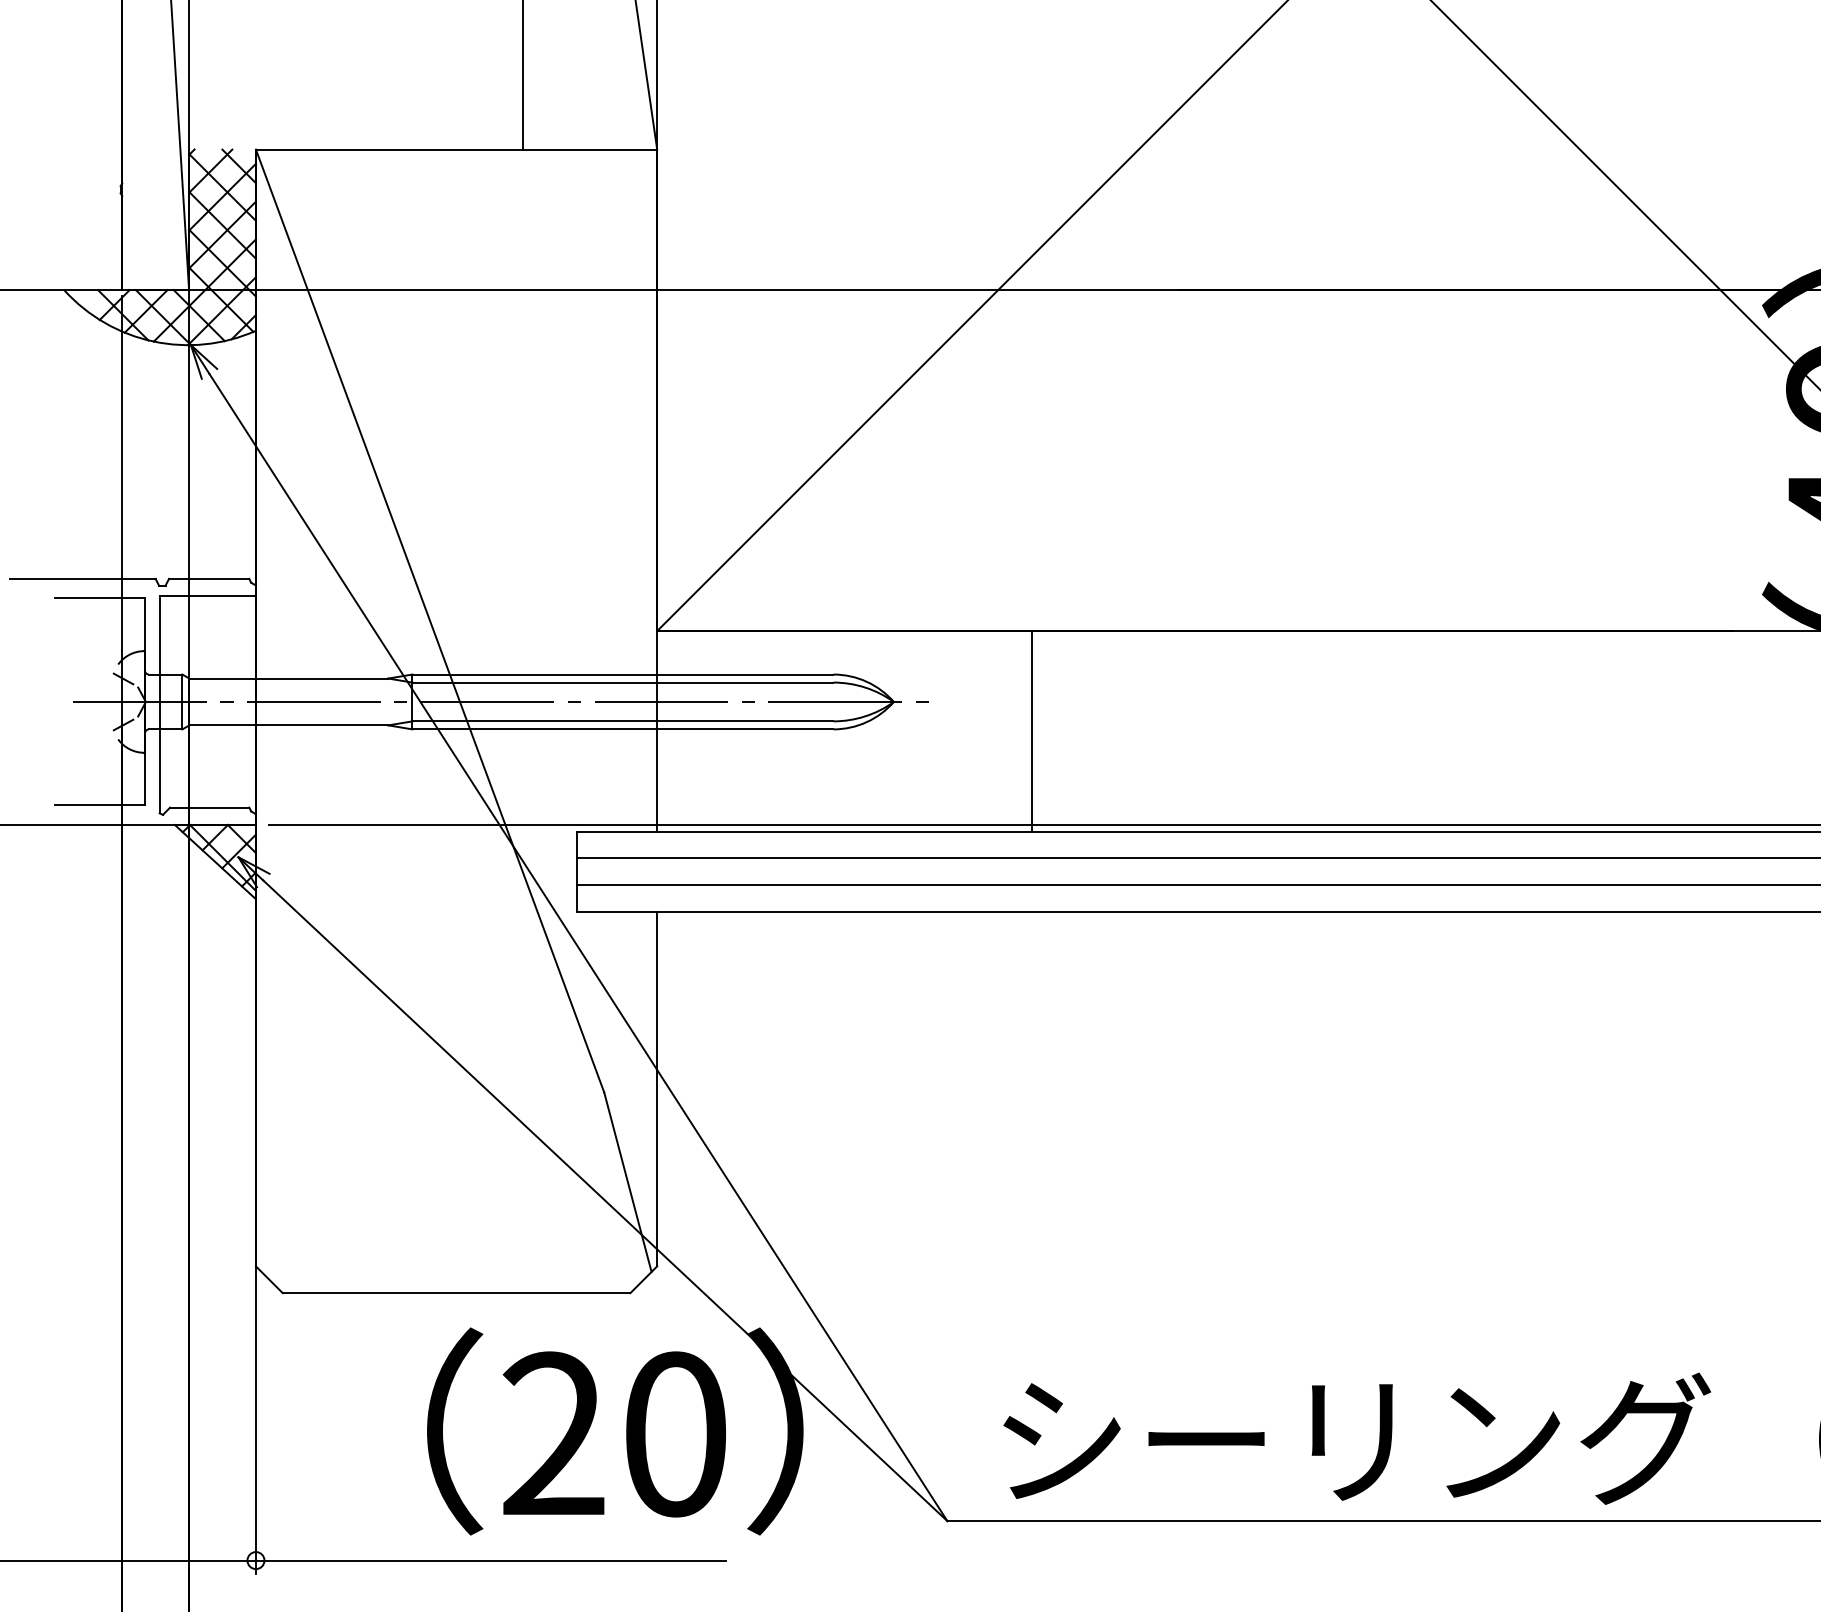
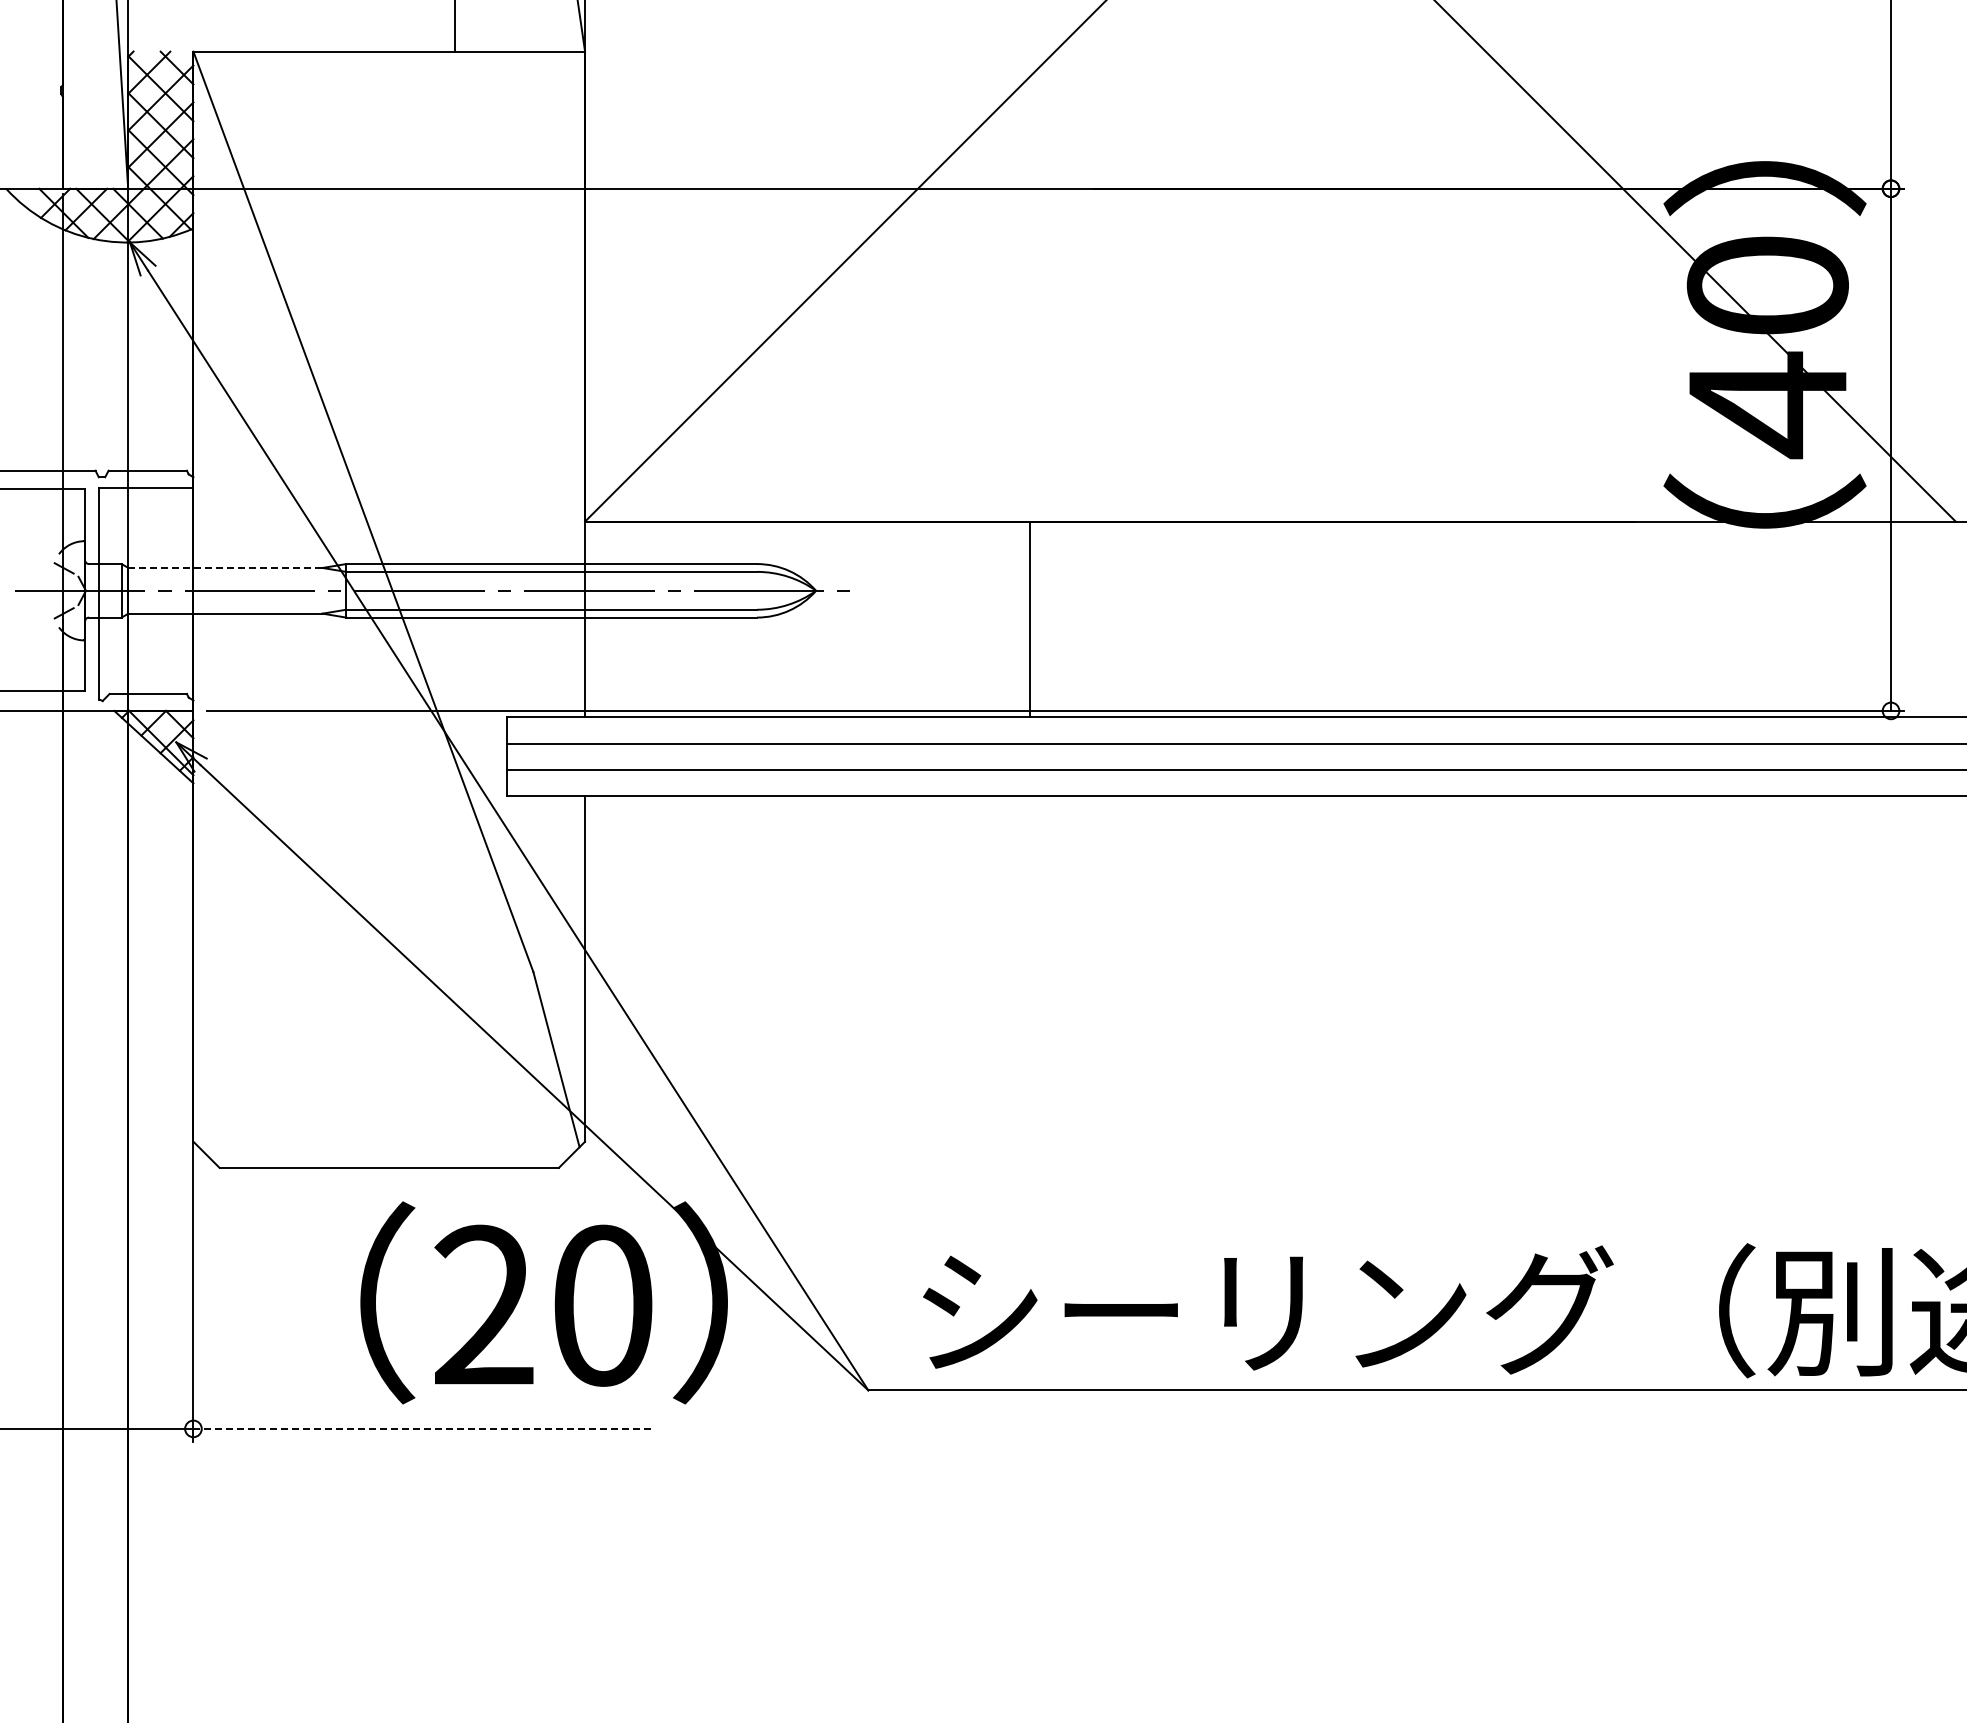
line: (289, 678) -> (226, 567), solid -> dashed
line: (1031, 731) -> (1029, 619), moved
line: (491, 1560) -> (423, 1428), solid -> dashed

